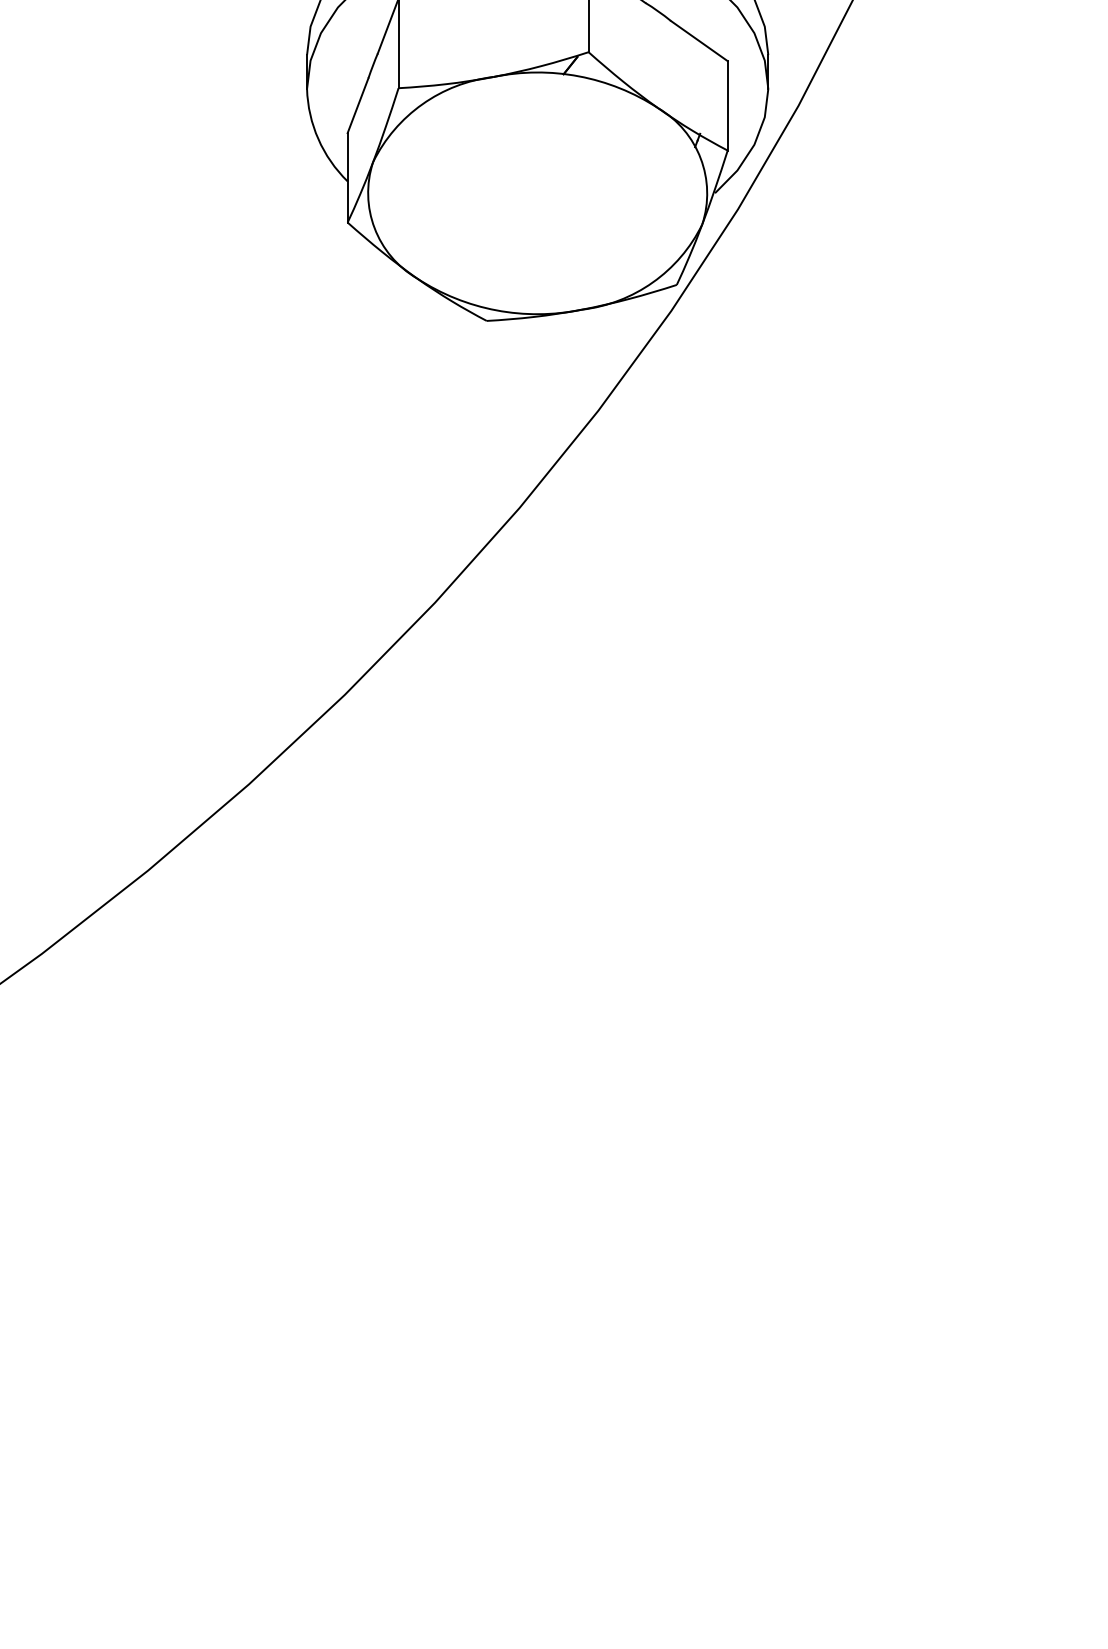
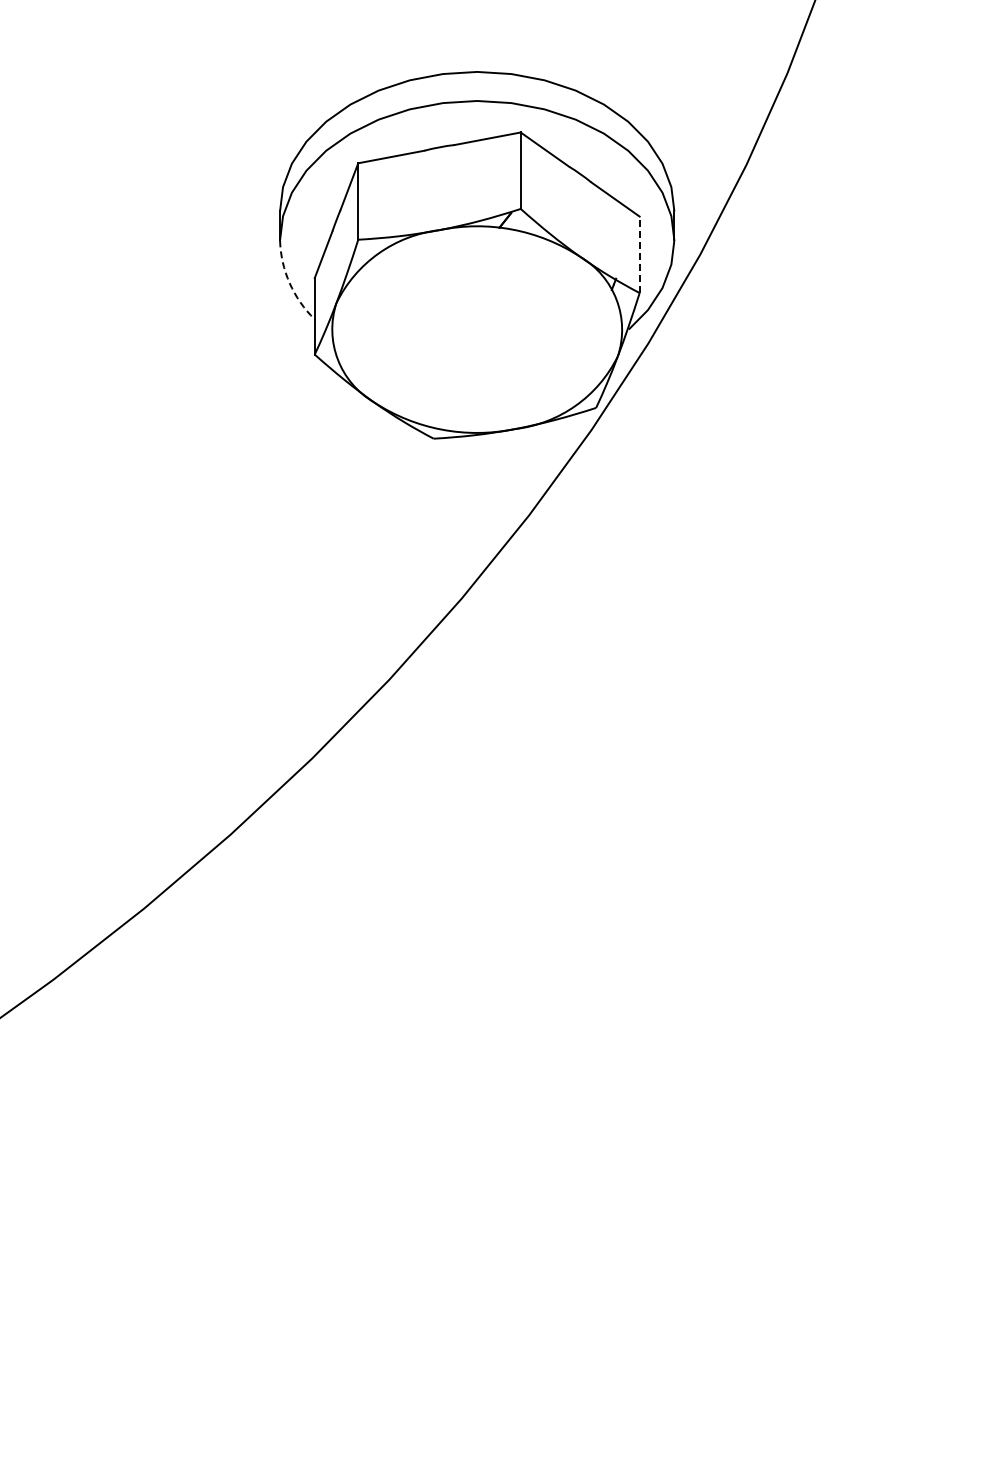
line: (727, 105) -> (639, 254), solid -> dashed
arc: (318, 139) -> (289, 283), solid -> dashed

